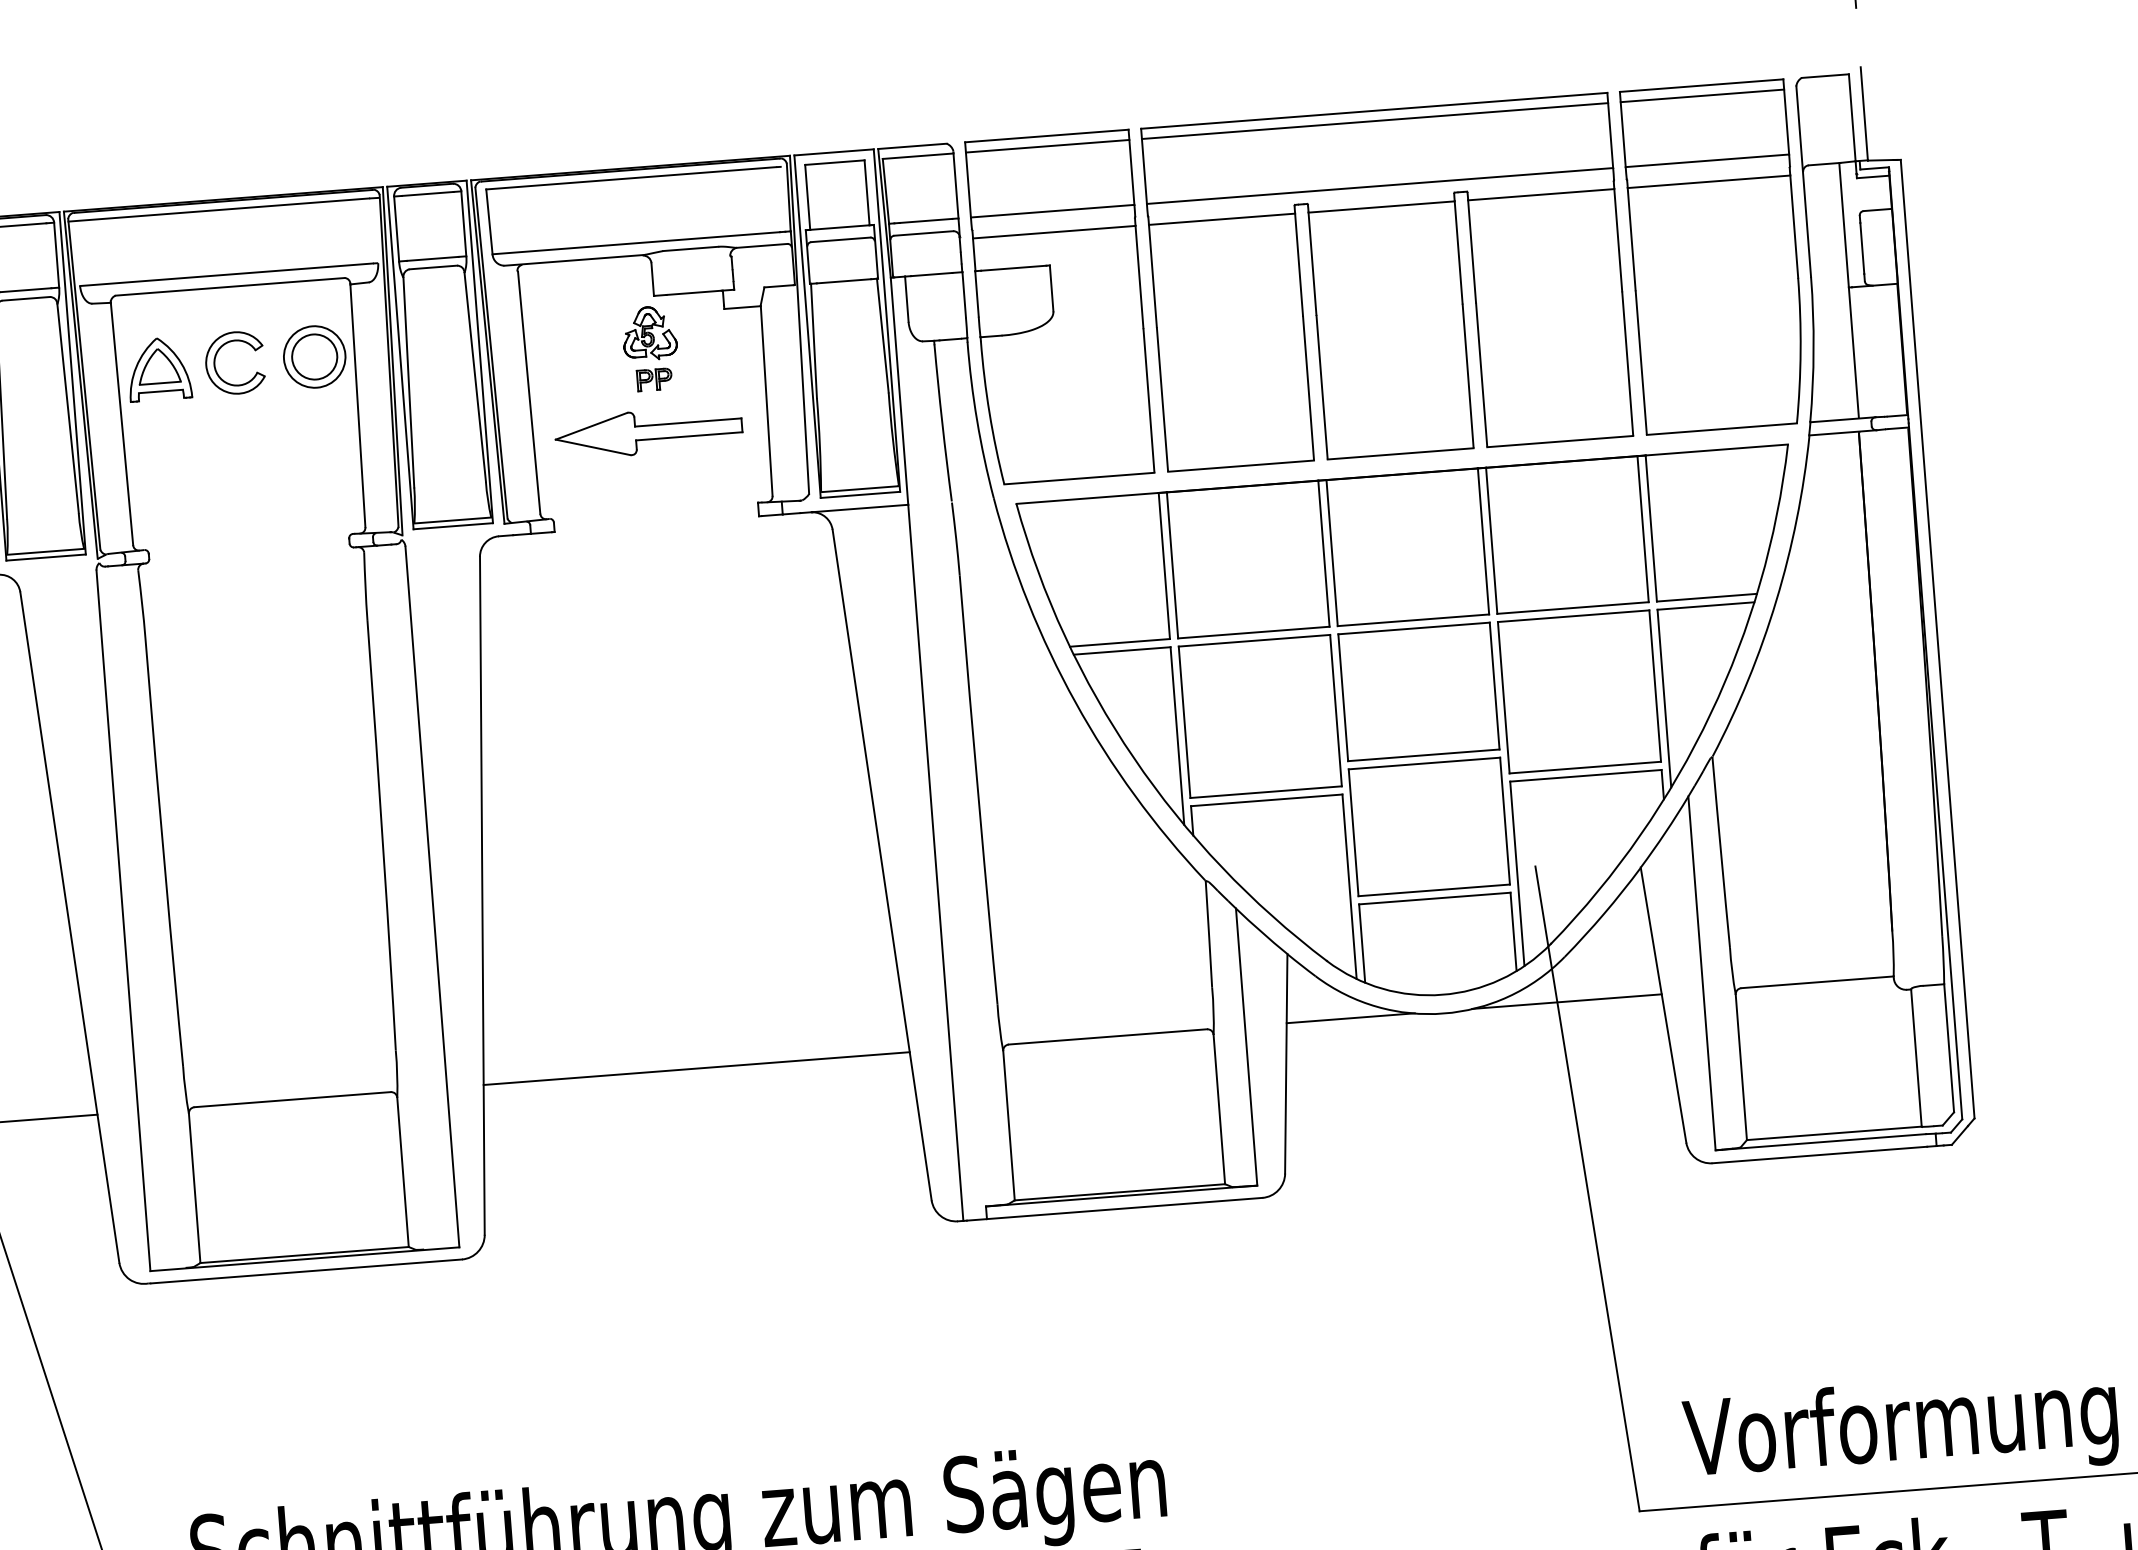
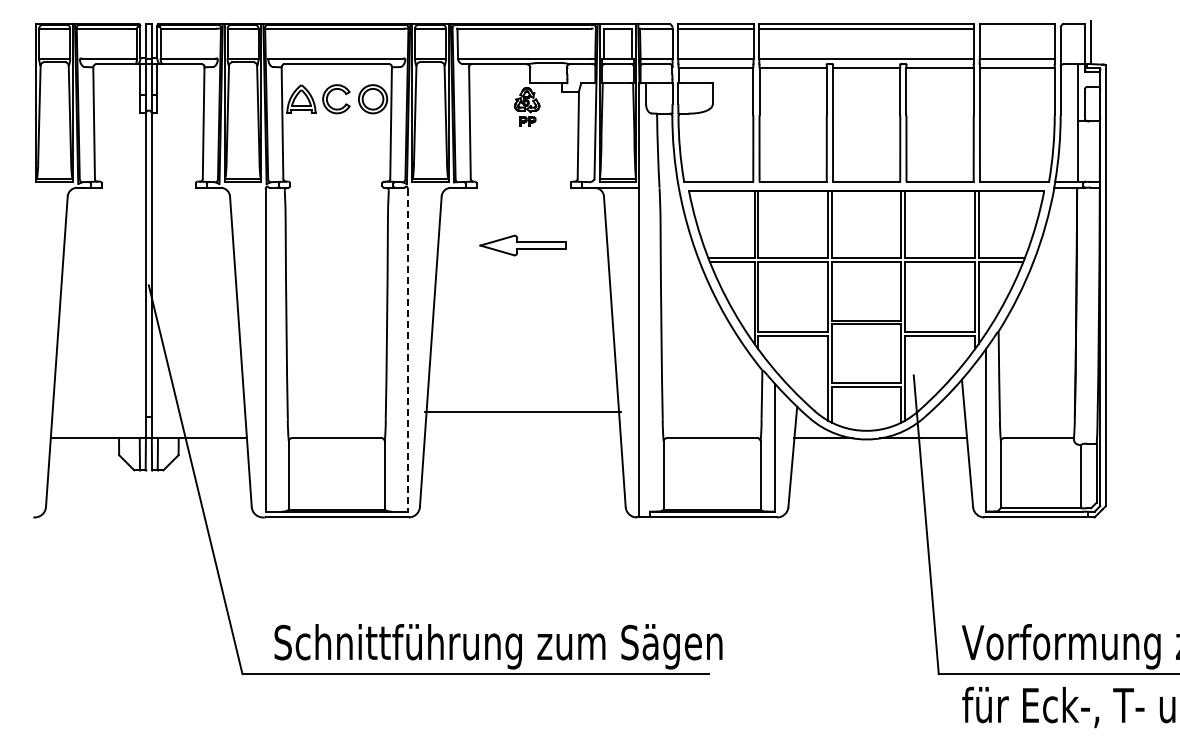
line: (1700, 95) -> (1016, 28), removed
part: (647, 432) -> (522, 245), moved
line: (431, 899) -> (407, 351), solid -> dashed
line: (696, 1068) -> (522, 412), moved

